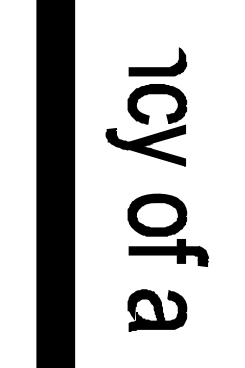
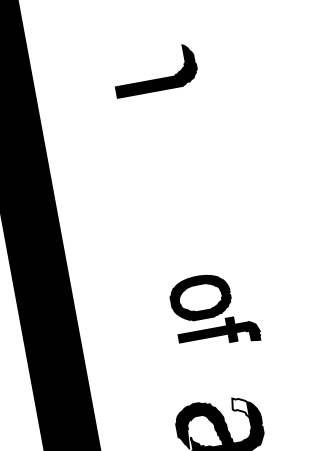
part: (146, 125) -> (155, 165), removed
part: (167, 229) -> (213, 310), size x0.7
fill: (173, 301) -> (240, 412), removed

